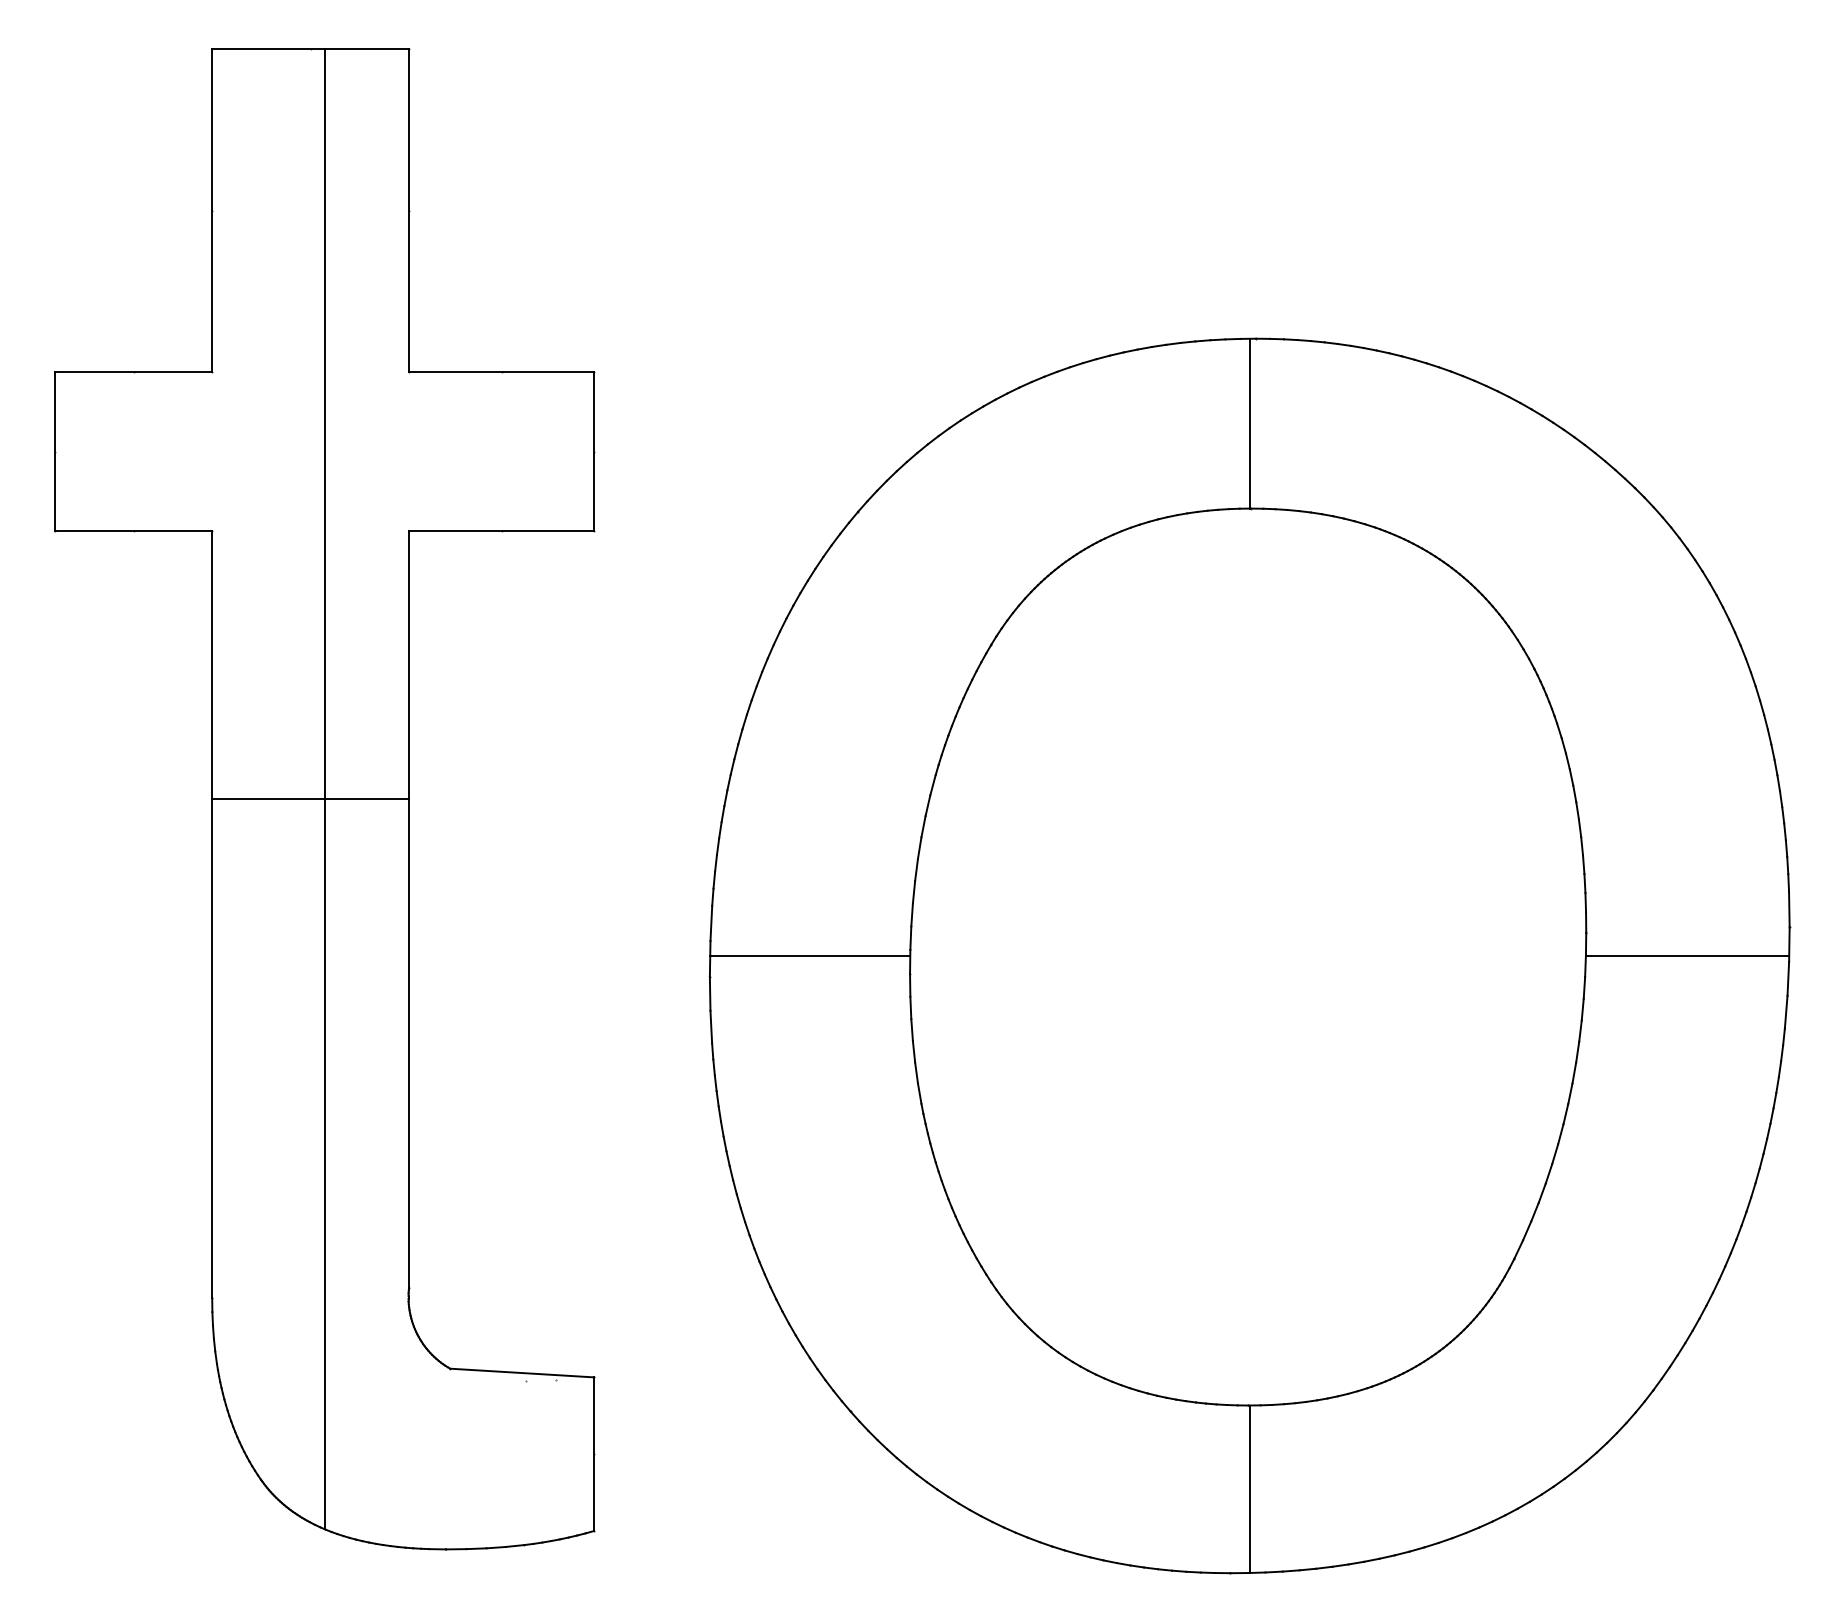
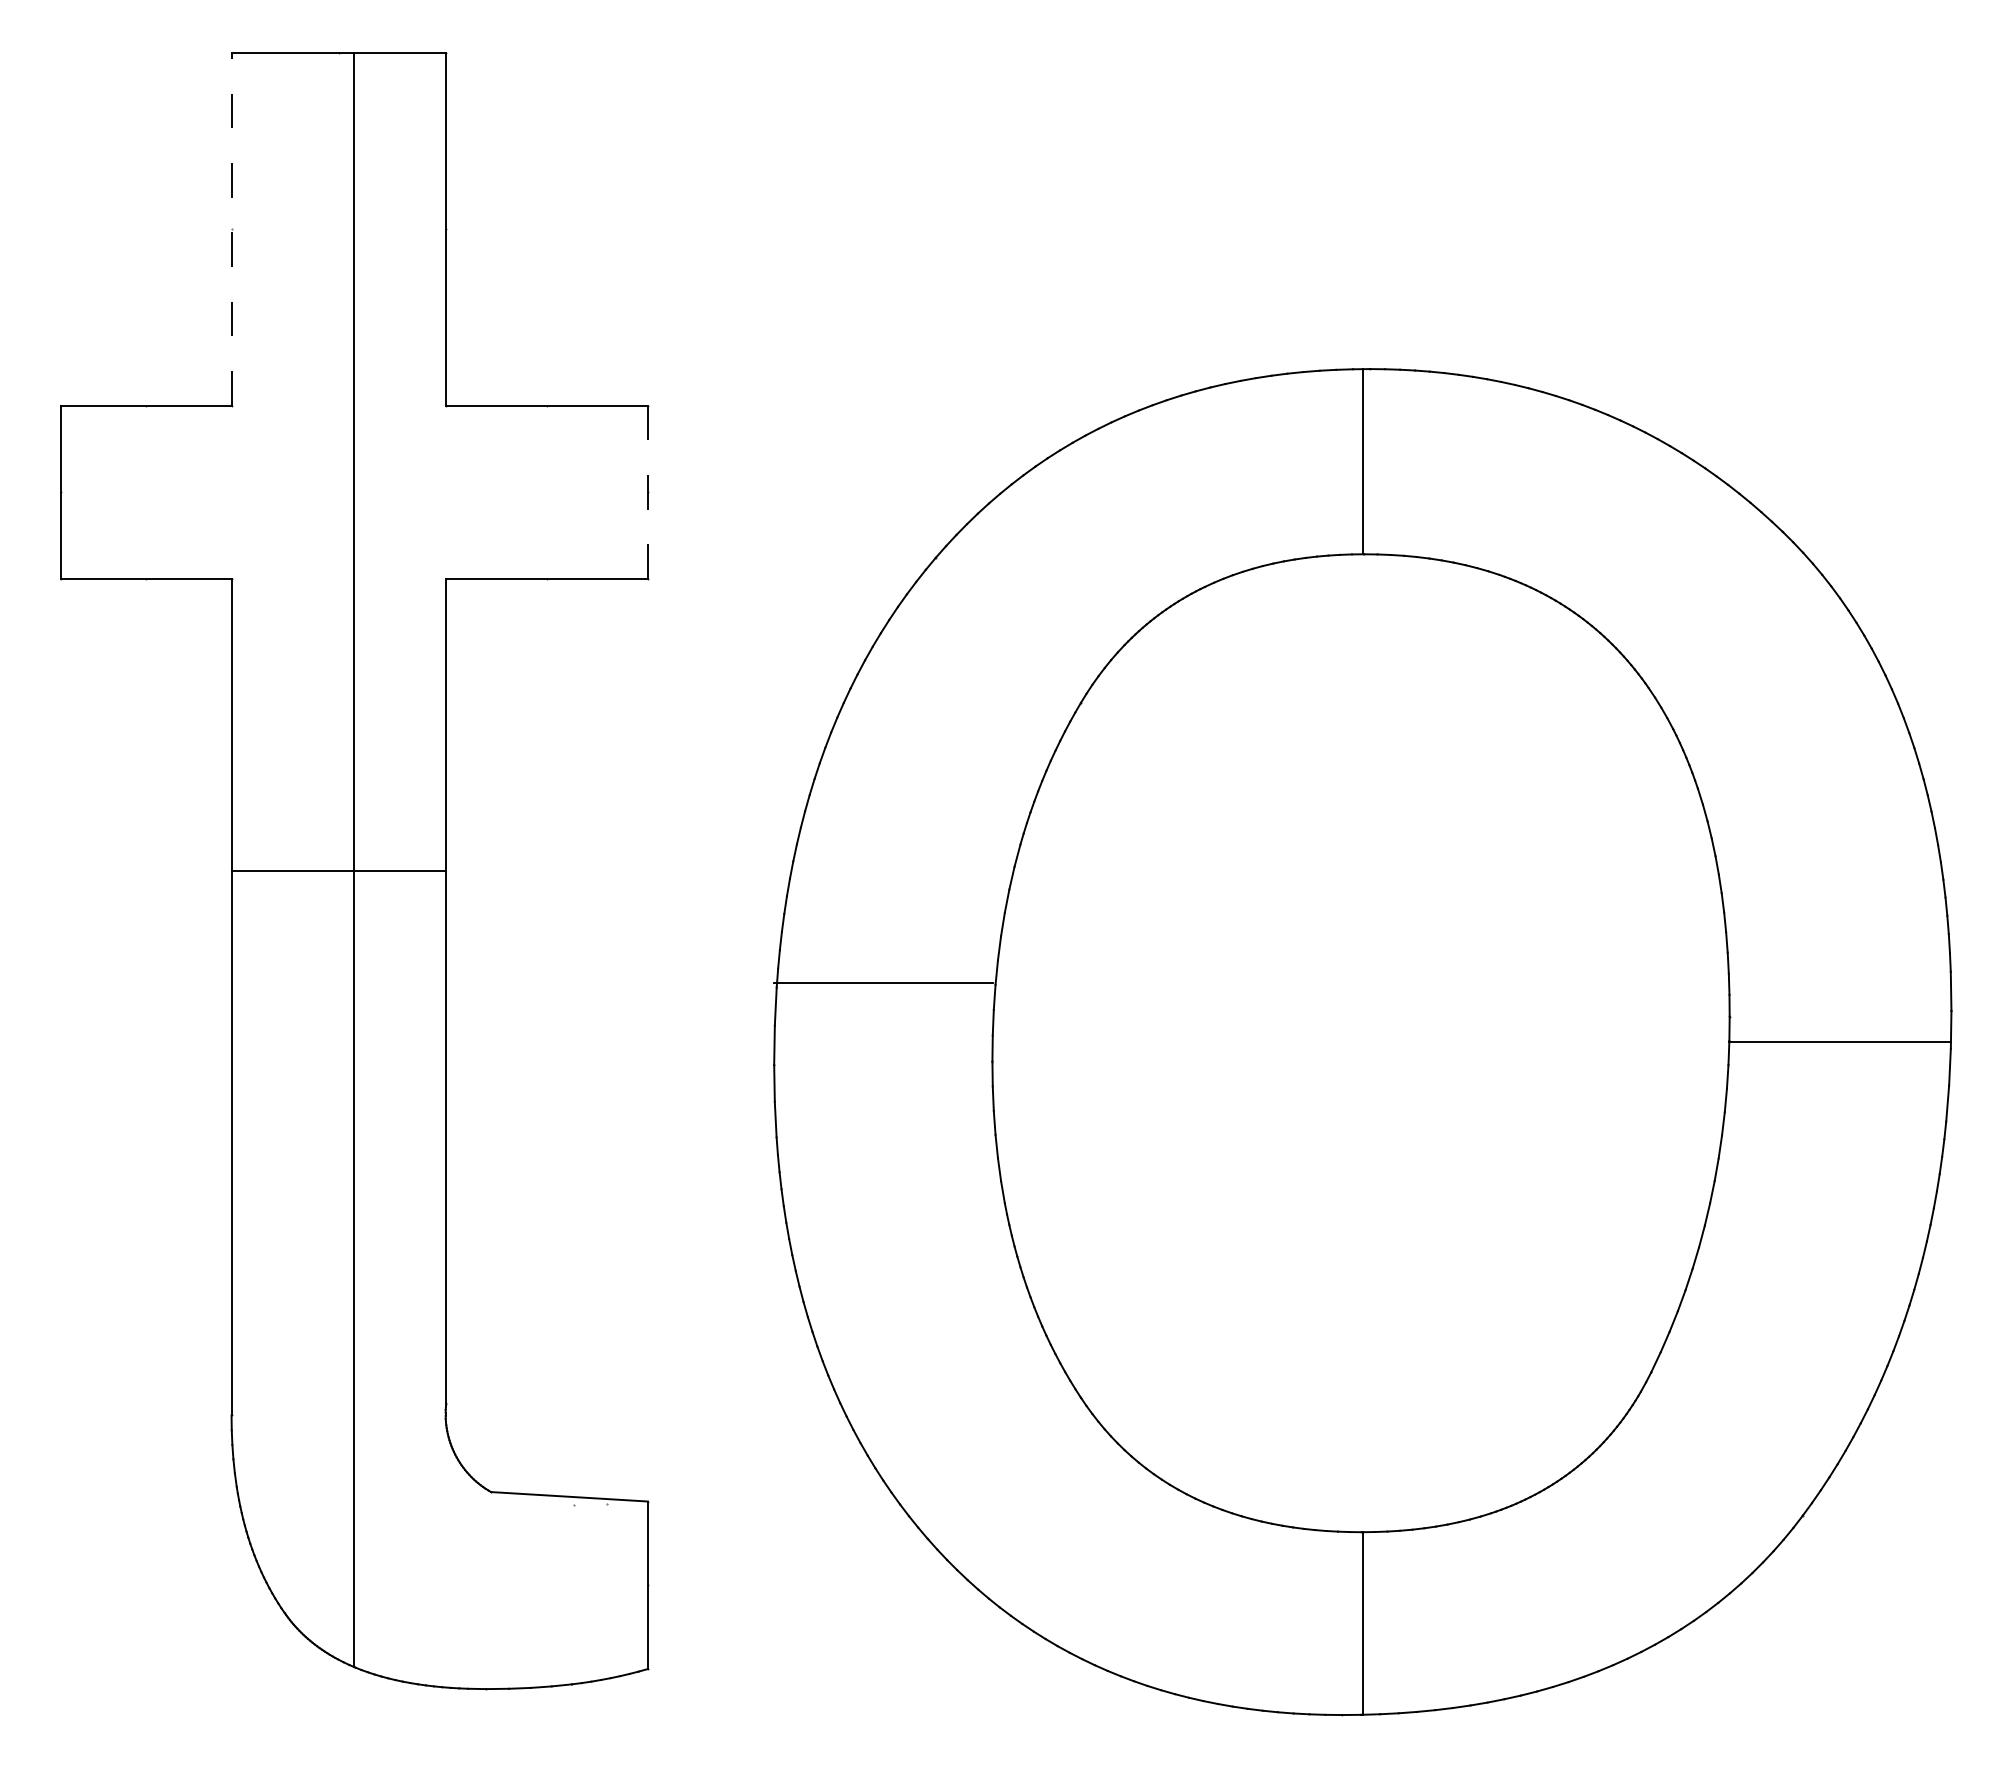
line: (212, 210) -> (231, 229), solid -> dashed
line: (594, 451) -> (648, 492), solid -> dashed
line: (810, 955) -> (883, 982), moved

